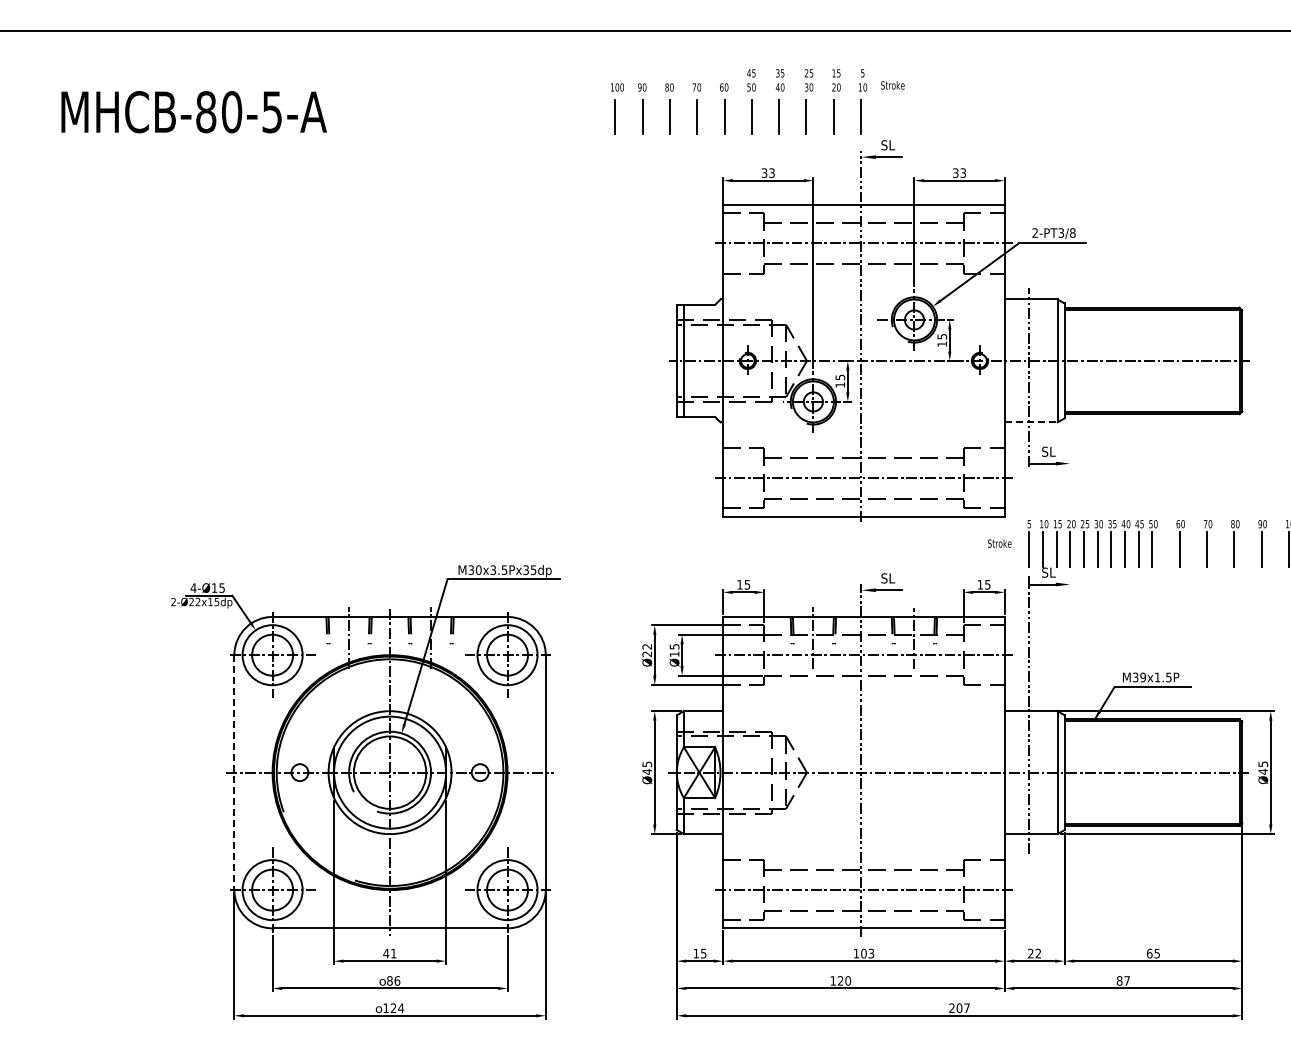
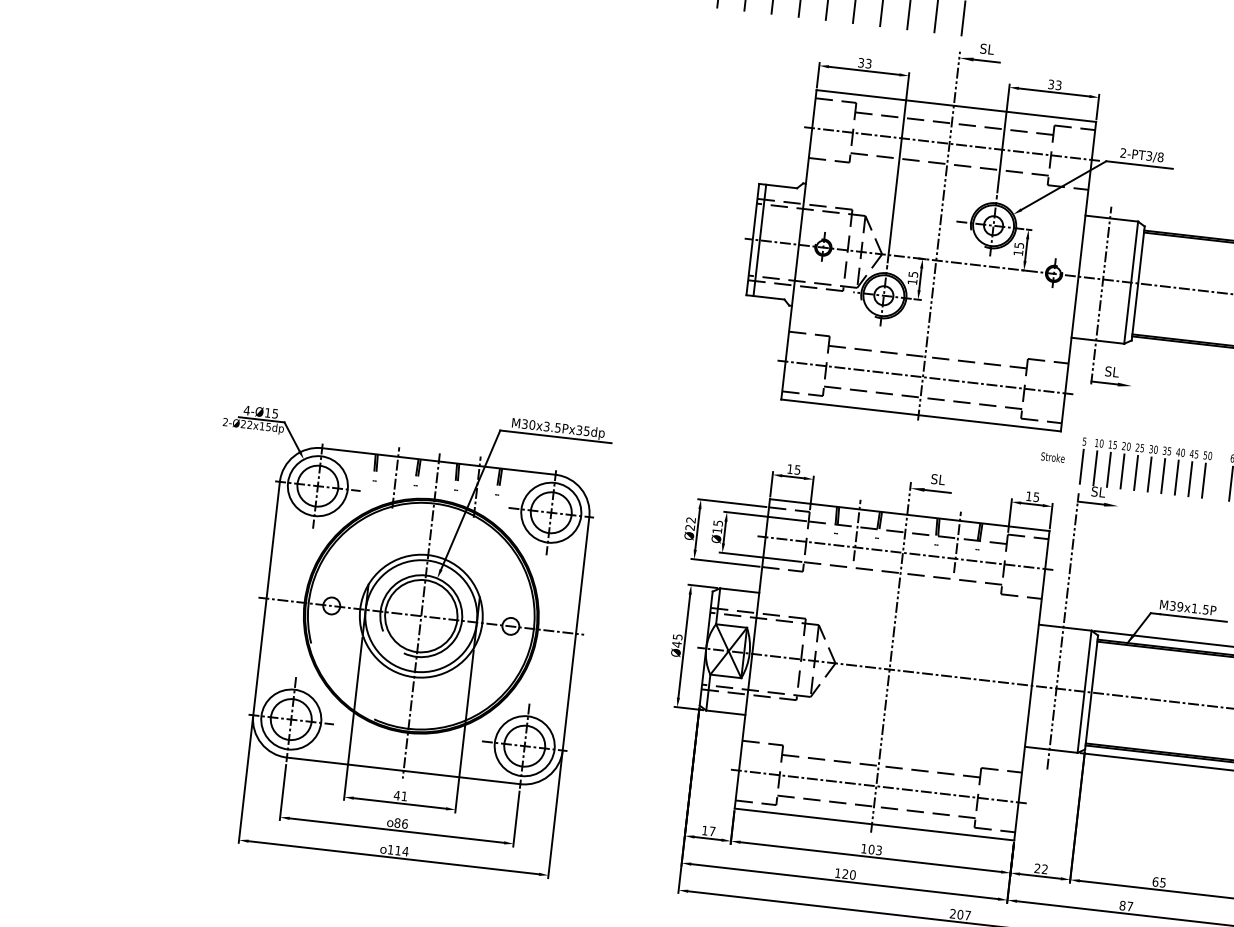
line: (1031, 422) -> (1098, 340), dashed -> solid
line: (234, 773) -> (266, 599), dashed -> solid
text: (703, 953) -> (712, 831), 15 -> 17
text: (393, 1007) -> (398, 849), 124 -> 114

